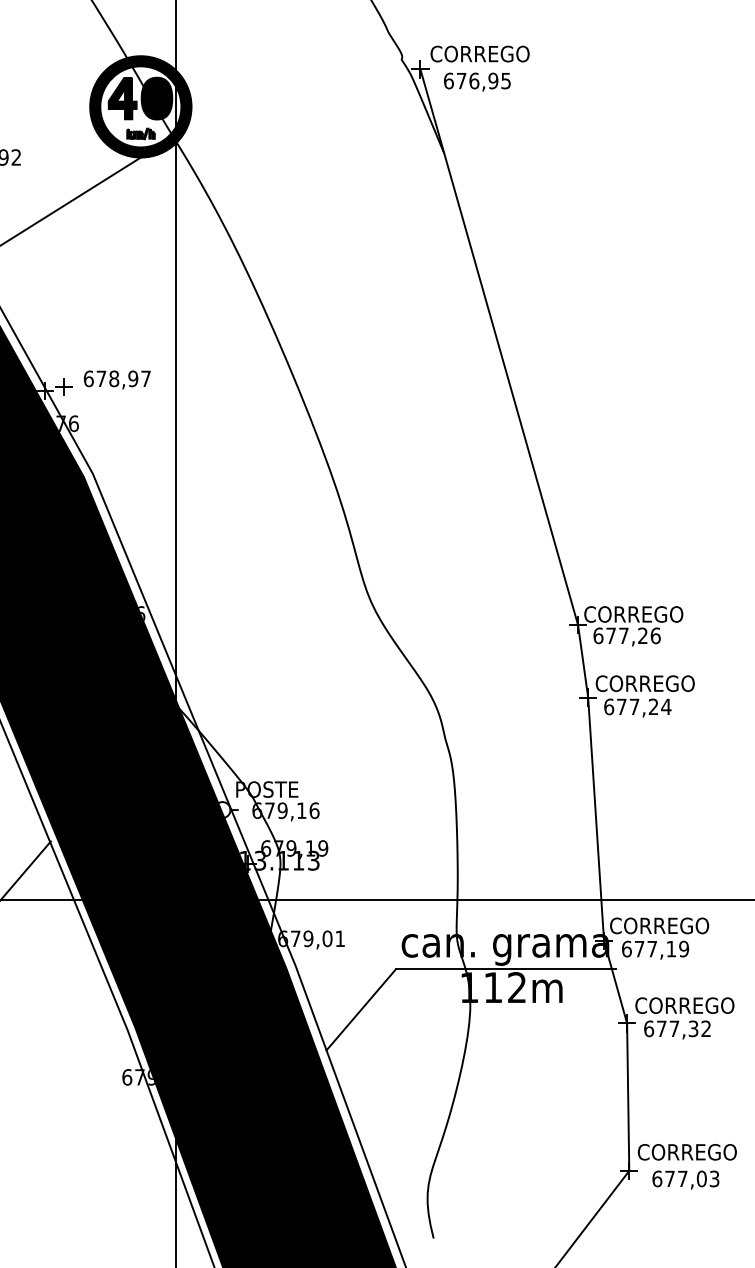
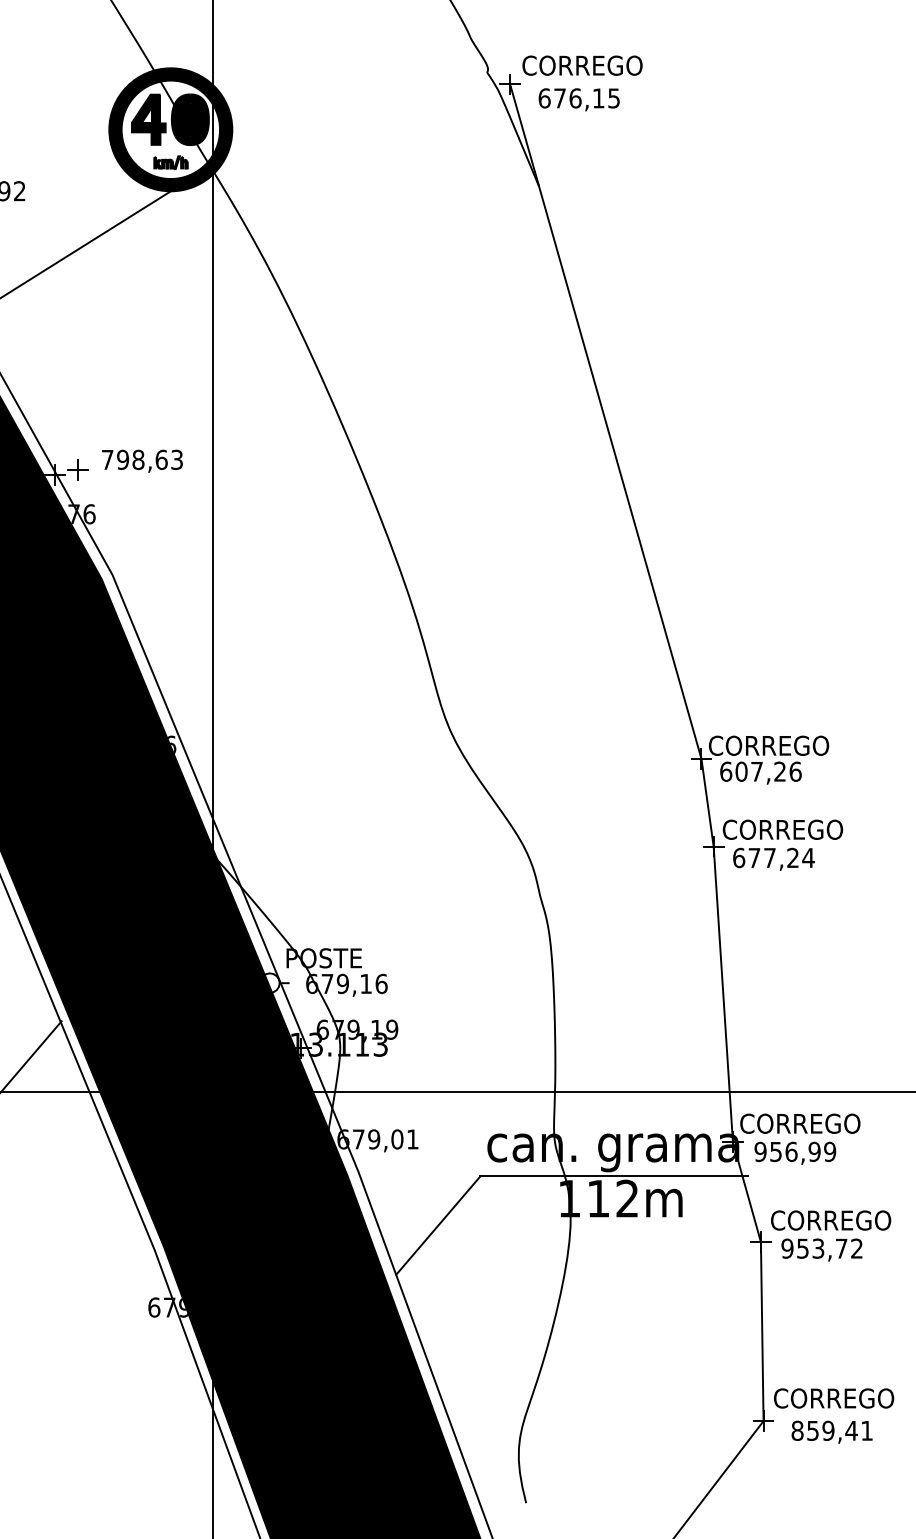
text: (493, 81) -> (598, 98), 676,95 -> 676,15
text: (116, 378) -> (141, 459), 678,97 -> 798,63
text: (611, 635) -> (741, 771), 677,26 -> 607,26
text: (649, 948) -> (787, 1151), 677,19 -> 956,99
text: (671, 1028) -> (814, 1248), 677,32 -> 953,72
text: (685, 1178) -> (831, 1430), 677,03 -> 859,41

